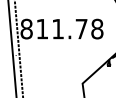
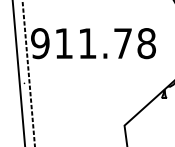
text: (26, 29) -> (40, 44), 811.78 -> 911.78

